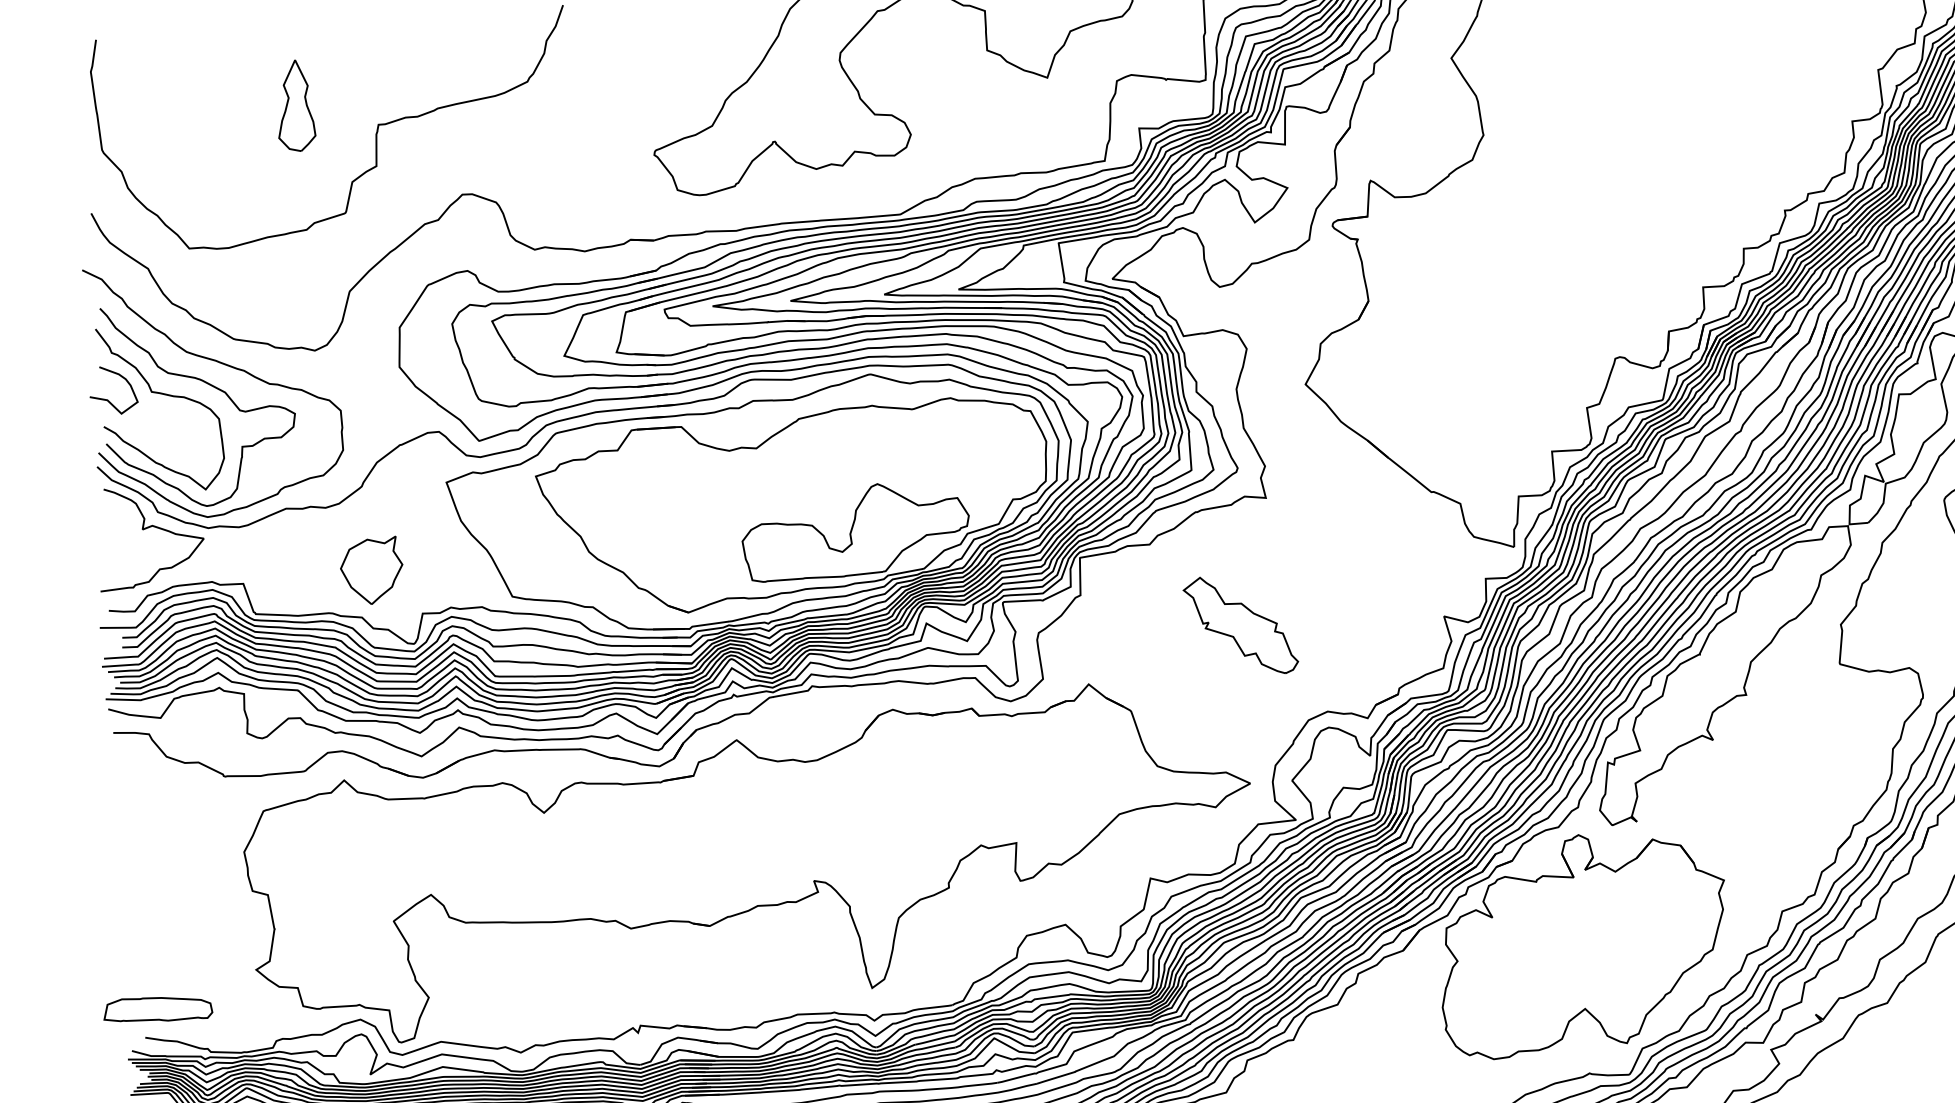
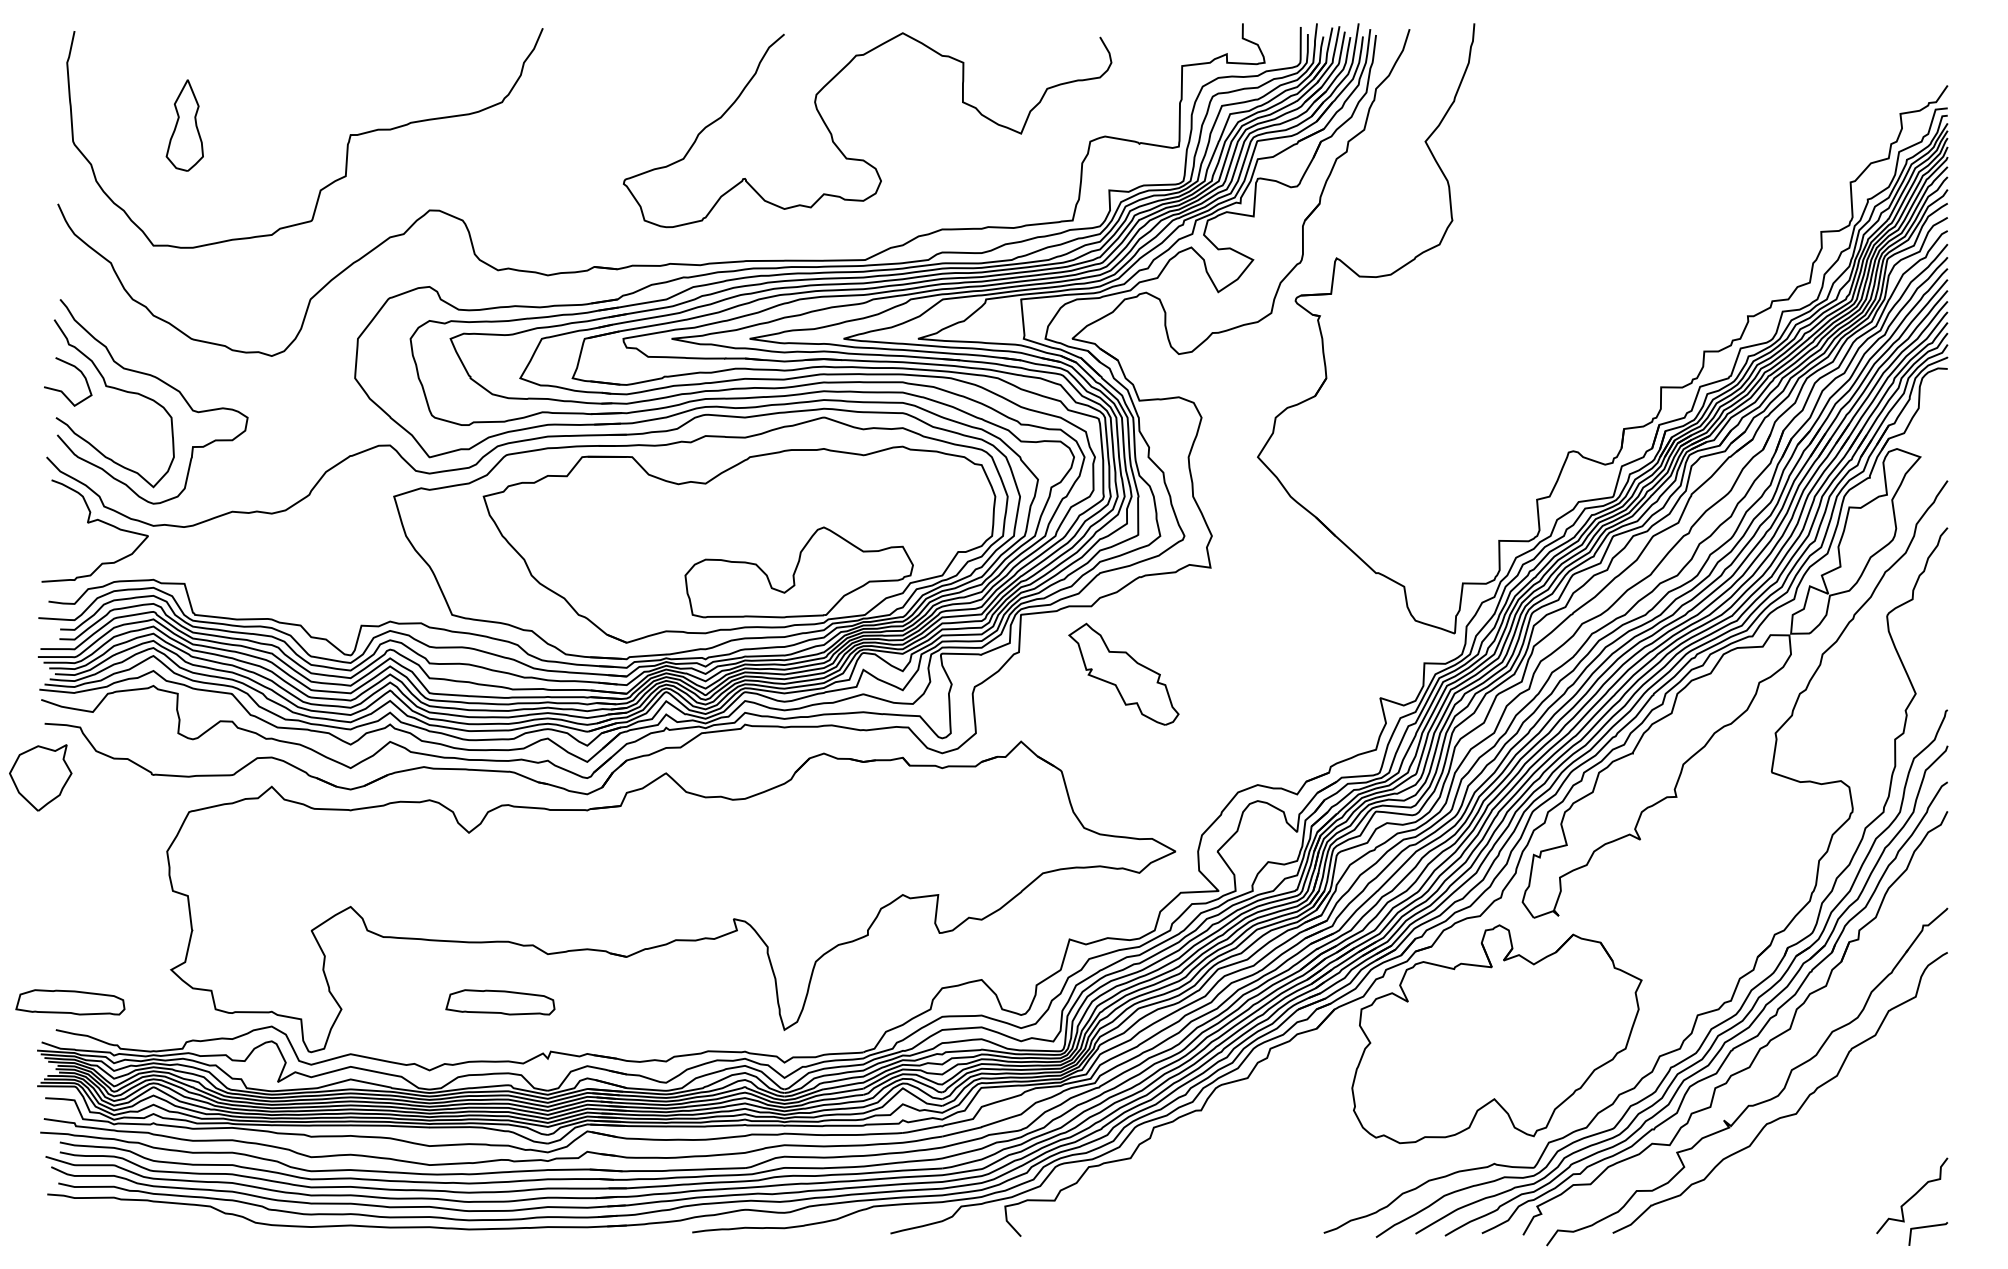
part: (294, 105) -> (184, 125), moved
curve: (224, 365) -> (180, 364), removed
part: (371, 570) -> (40, 777), moved
part: (1240, 624) -> (1123, 673), moved
part: (587, 980) -> (500, 1002), added

